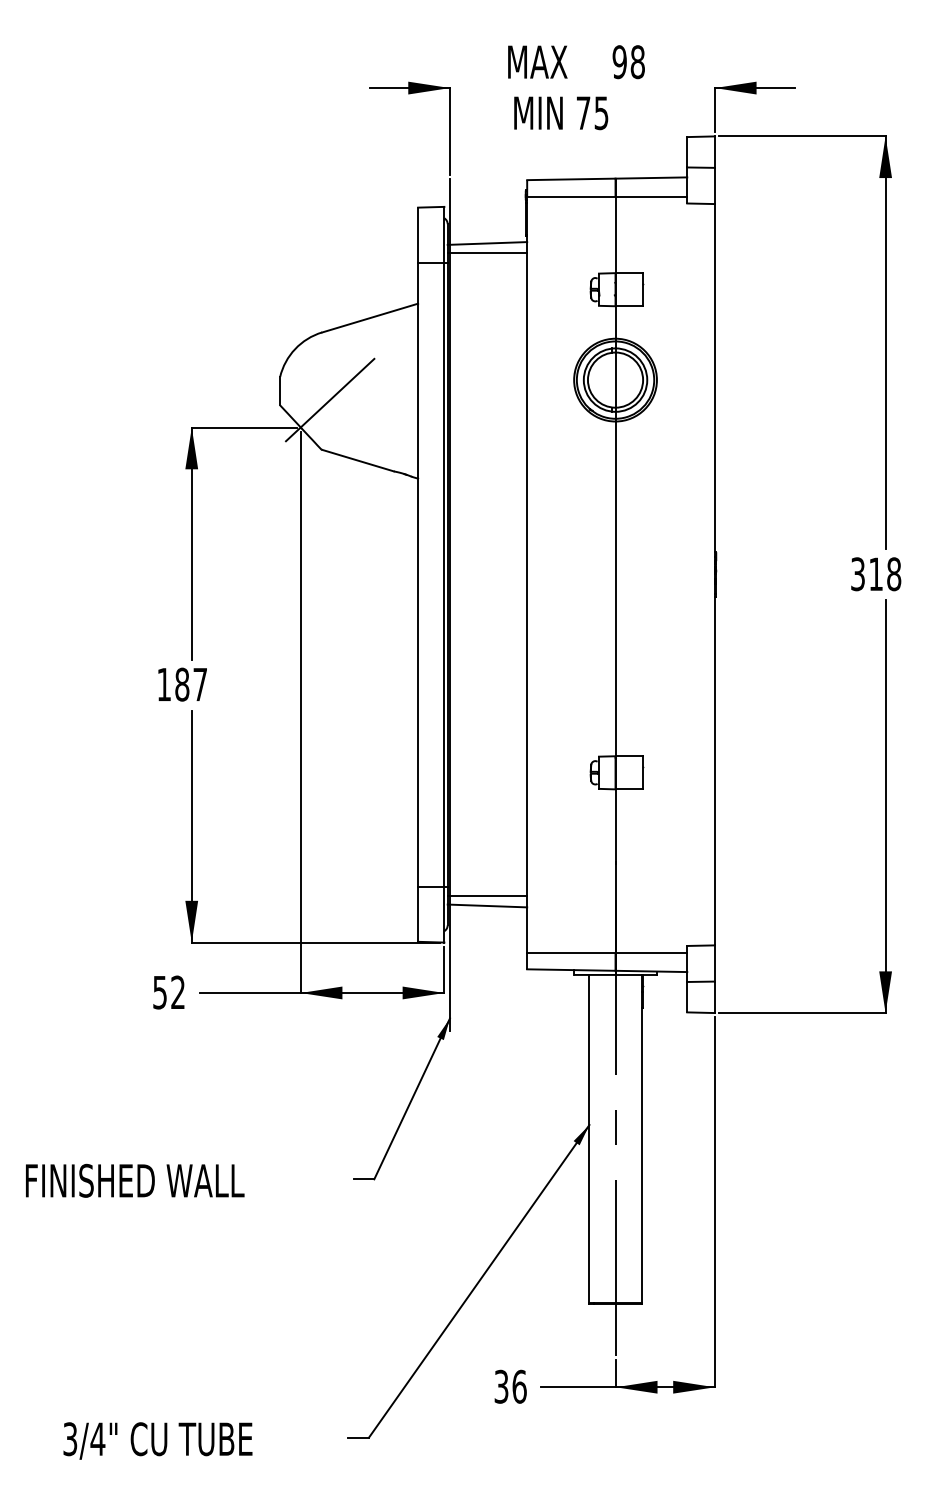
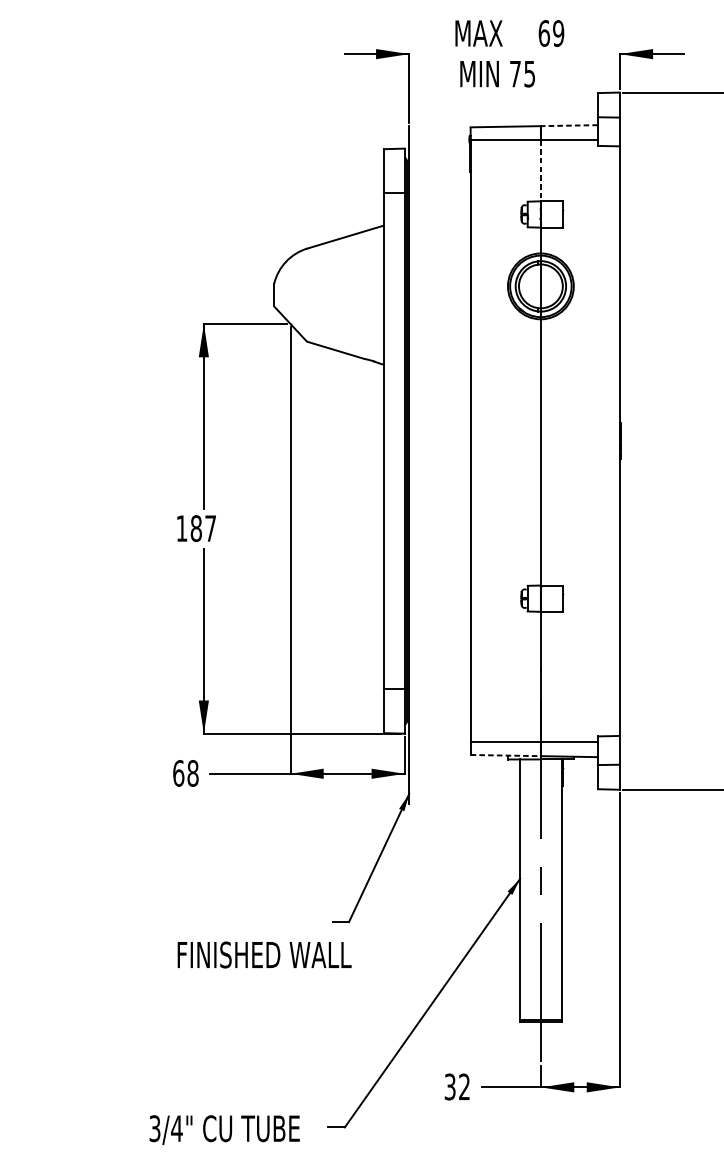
text: (628, 62) -> (551, 33), 98 -> 69
line: (651, 178) -> (569, 126), solid -> dashed
line: (615, 235) -> (540, 171), solid -> dashed
line: (487, 243) -> (439, 177), removed
line: (487, 253) -> (439, 185), removed
line: (330, 399) -> (314, 301), removed
line: (487, 896) -> (439, 697), removed
line: (487, 905) -> (439, 704), removed
line: (571, 970) -> (505, 755), solid -> dashed
text: (169, 992) -> (186, 773), 52 -> 68
text: (135, 1180) -> (264, 954), moved
text: (519, 1386) -> (464, 1086), 36 -> 32
text: (157, 1440) -> (224, 1129), moved

